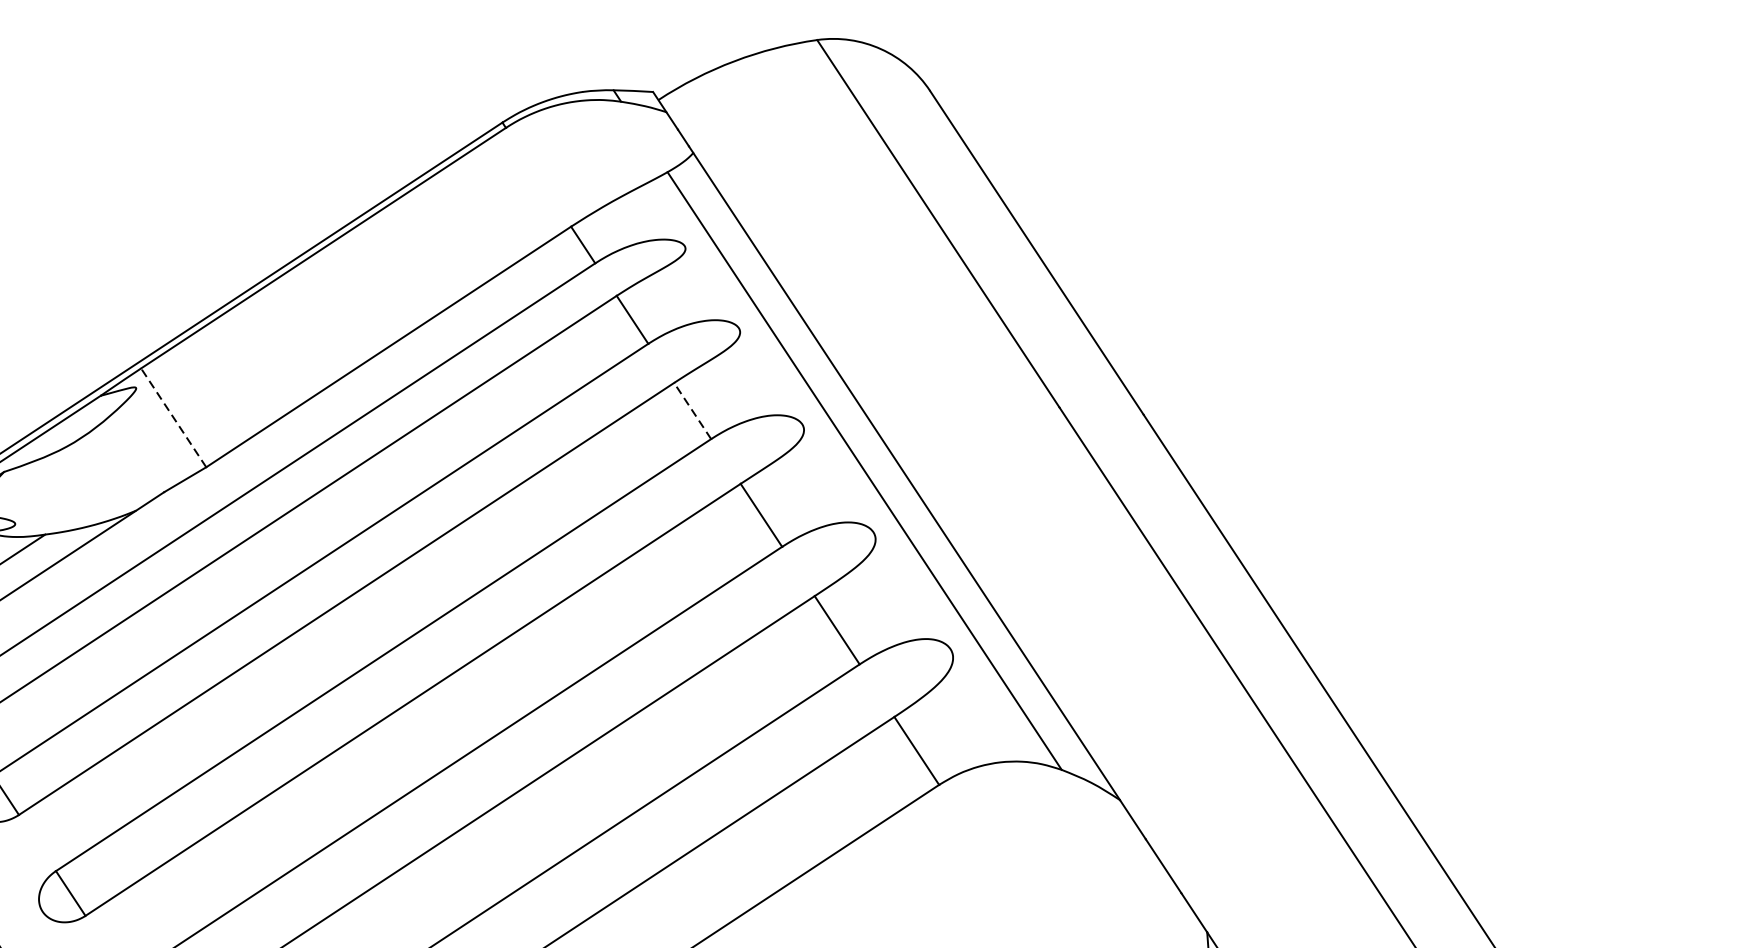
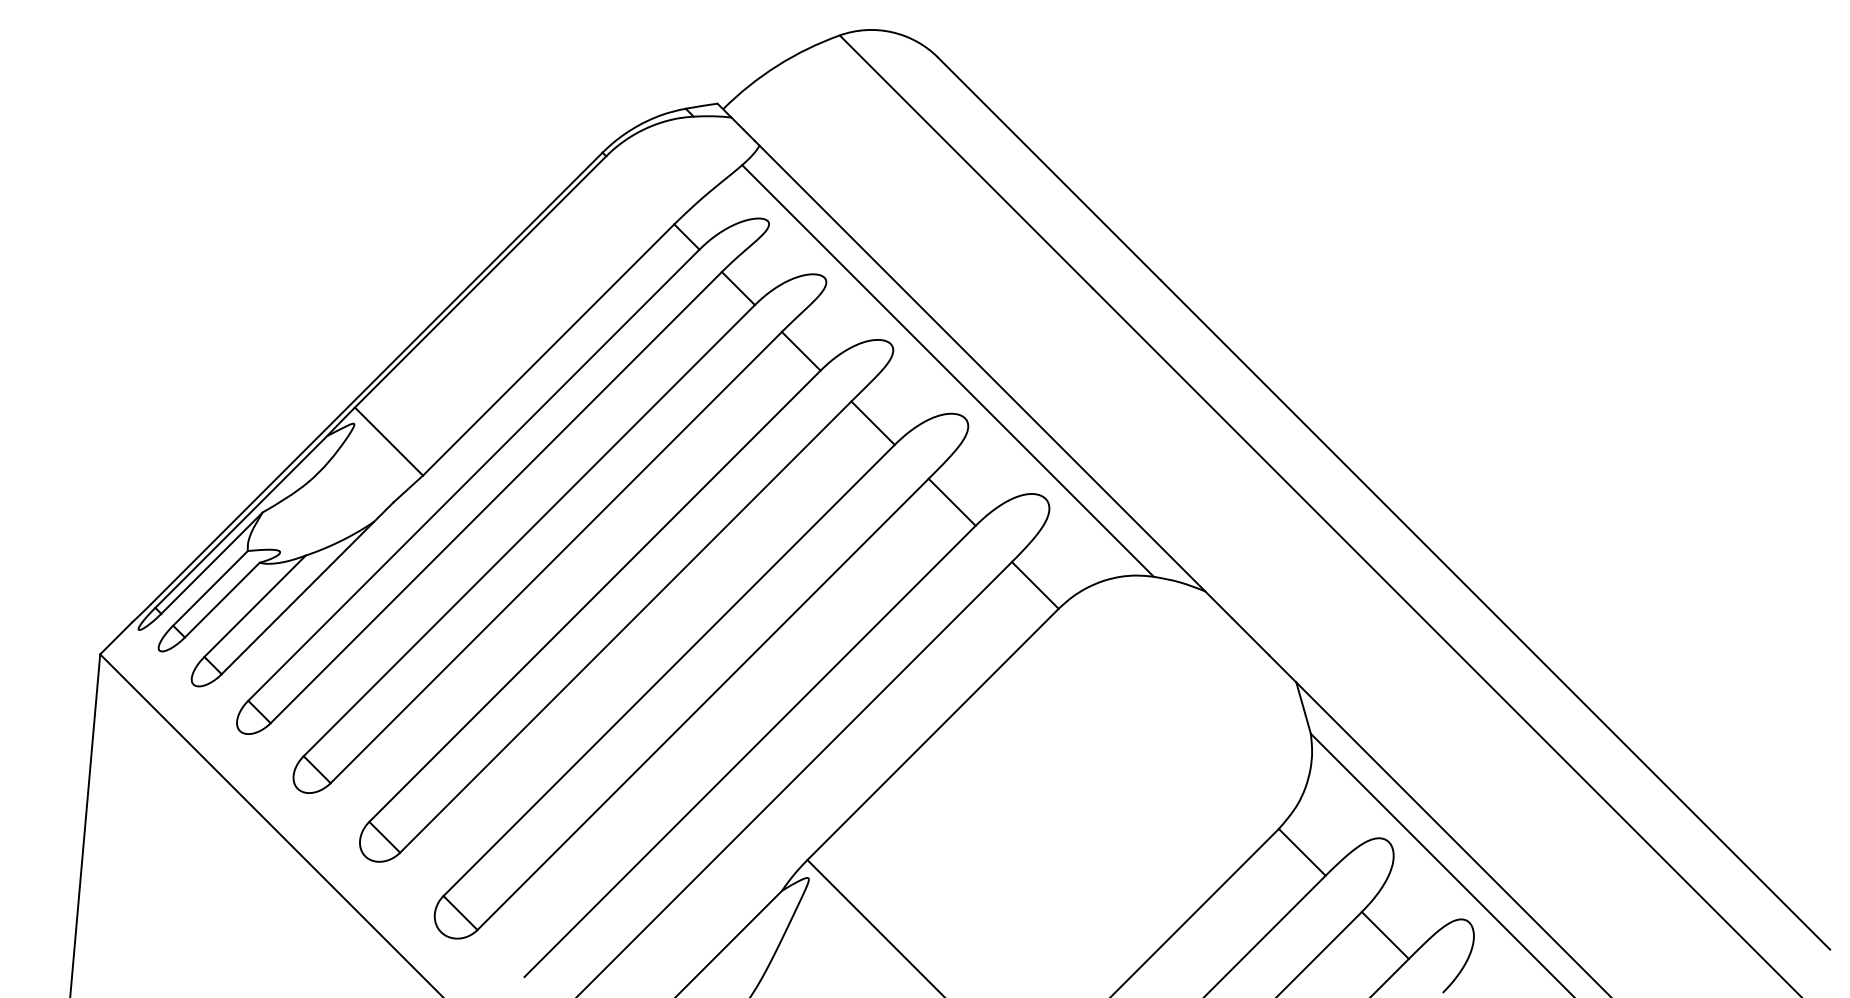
line: (691, 409) -> (800, 350), dashed -> solid
line: (173, 417) -> (388, 441), dashed -> solid

